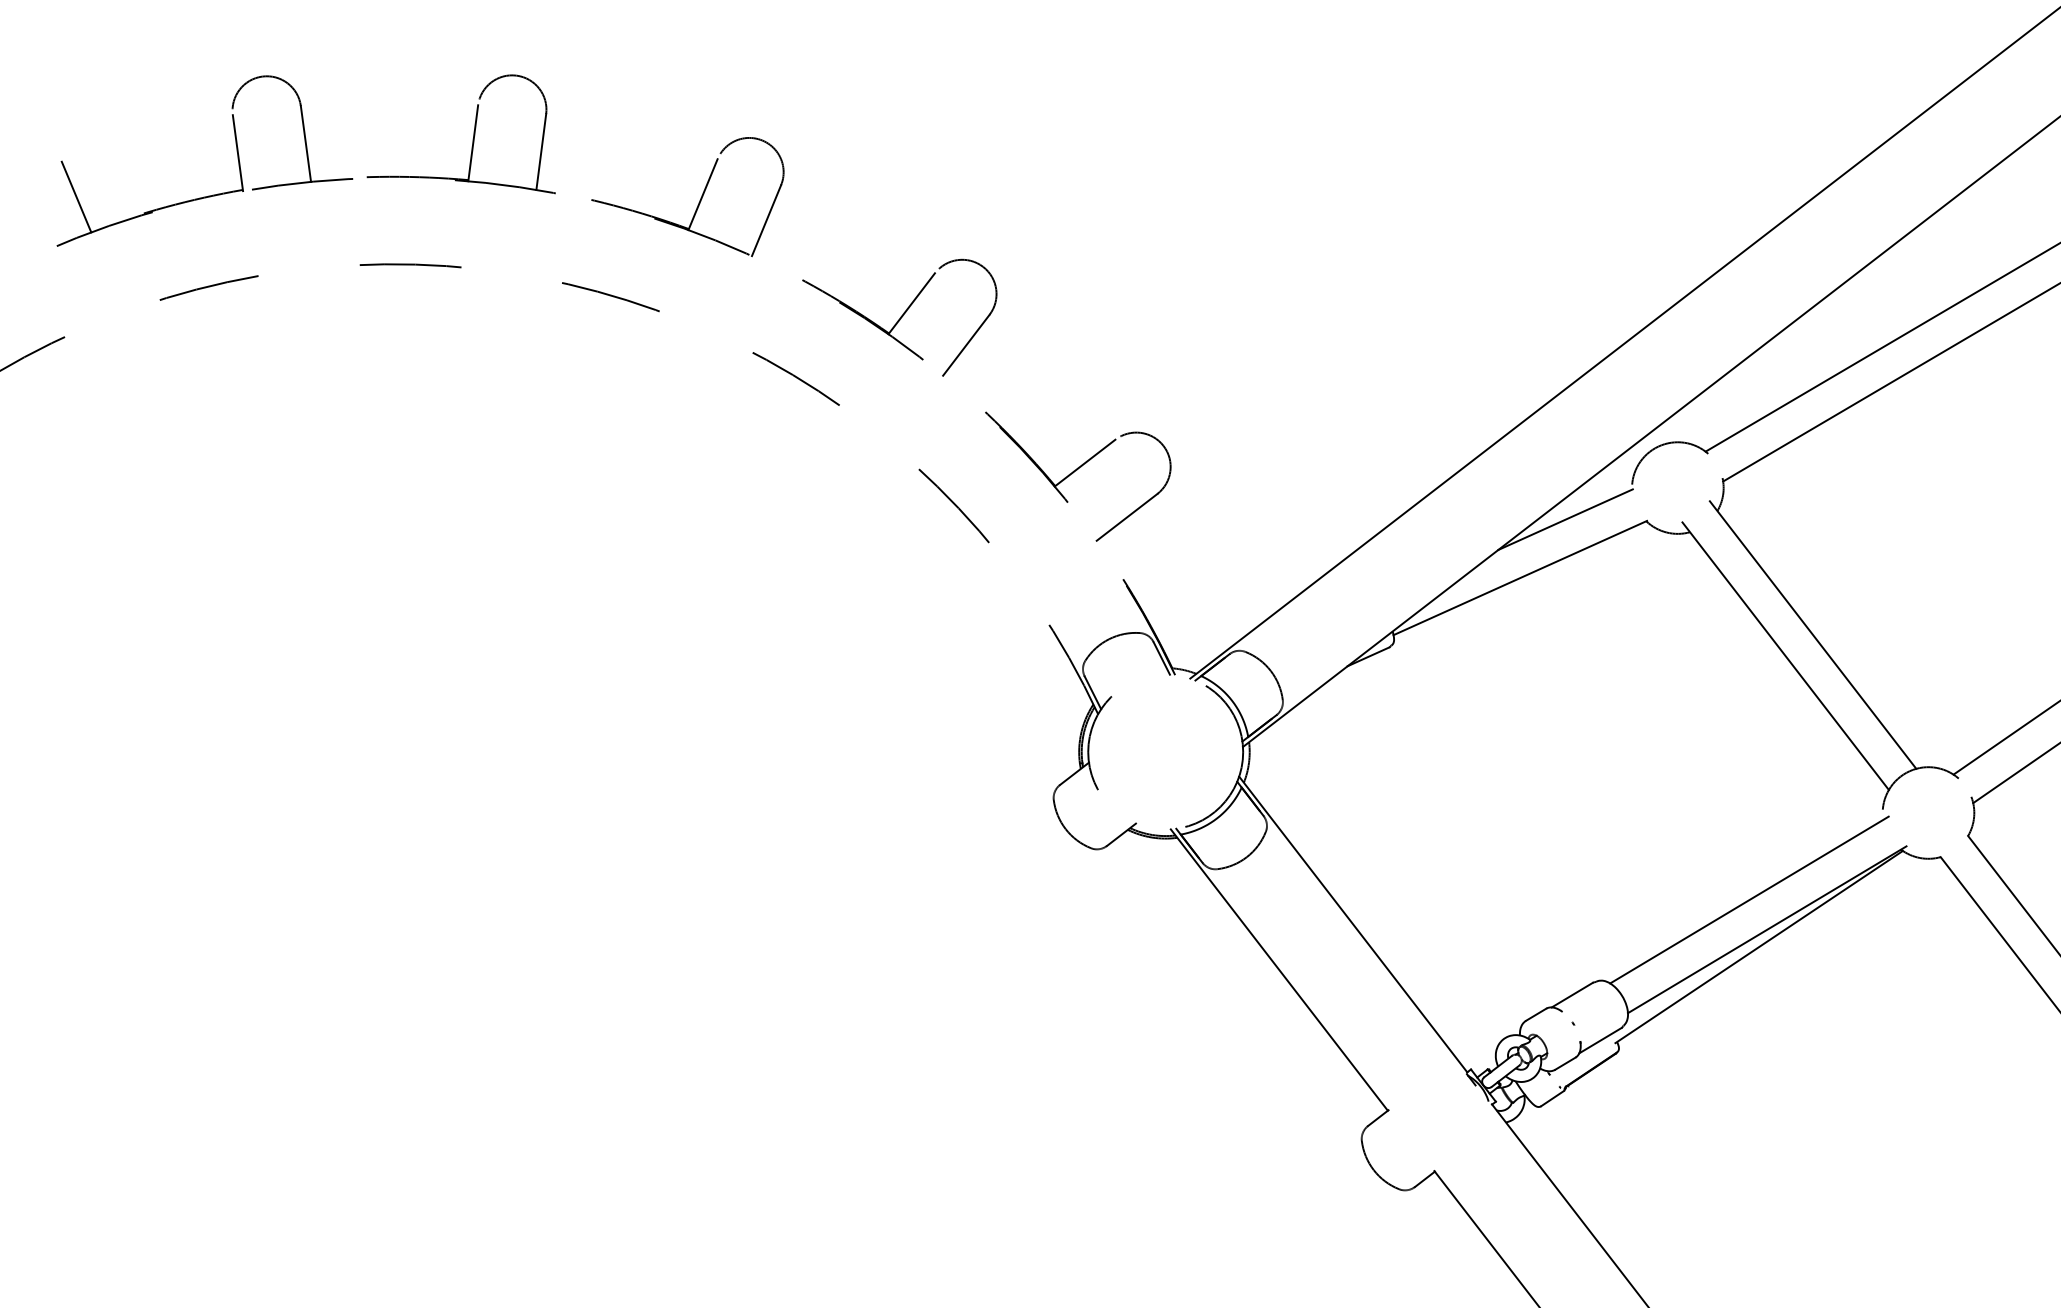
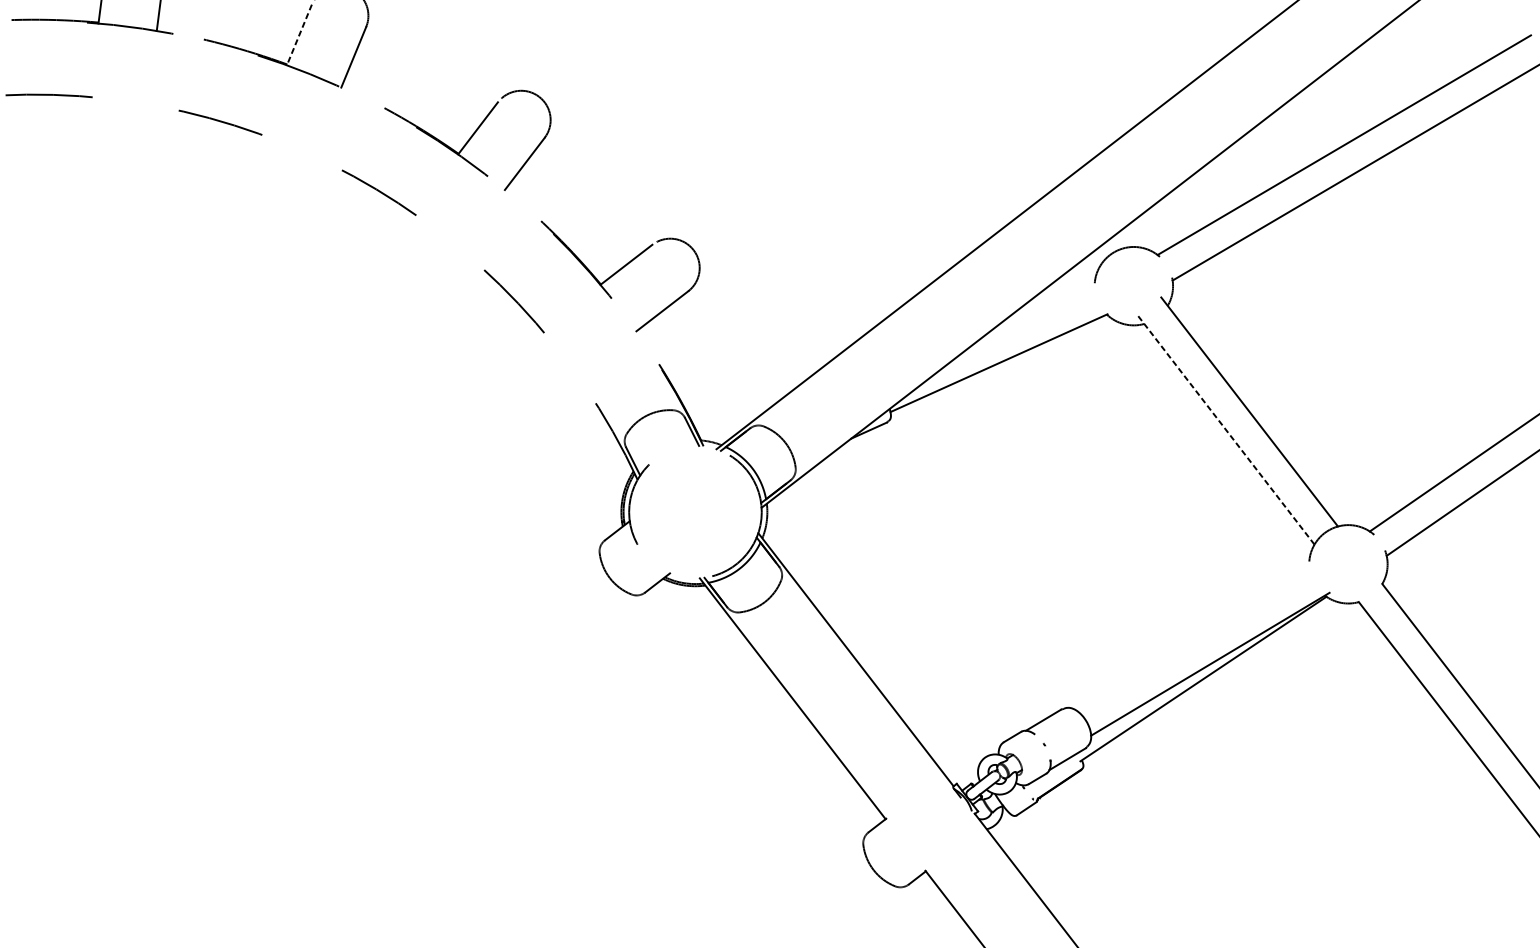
line: (702, 195) -> (298, 35), solid -> dashed
line: (1565, 519) -> (1037, 313), removed
line: (1785, 656) -> (1226, 430), solid -> dashed
line: (1749, 899) -> (1195, 638), removed

